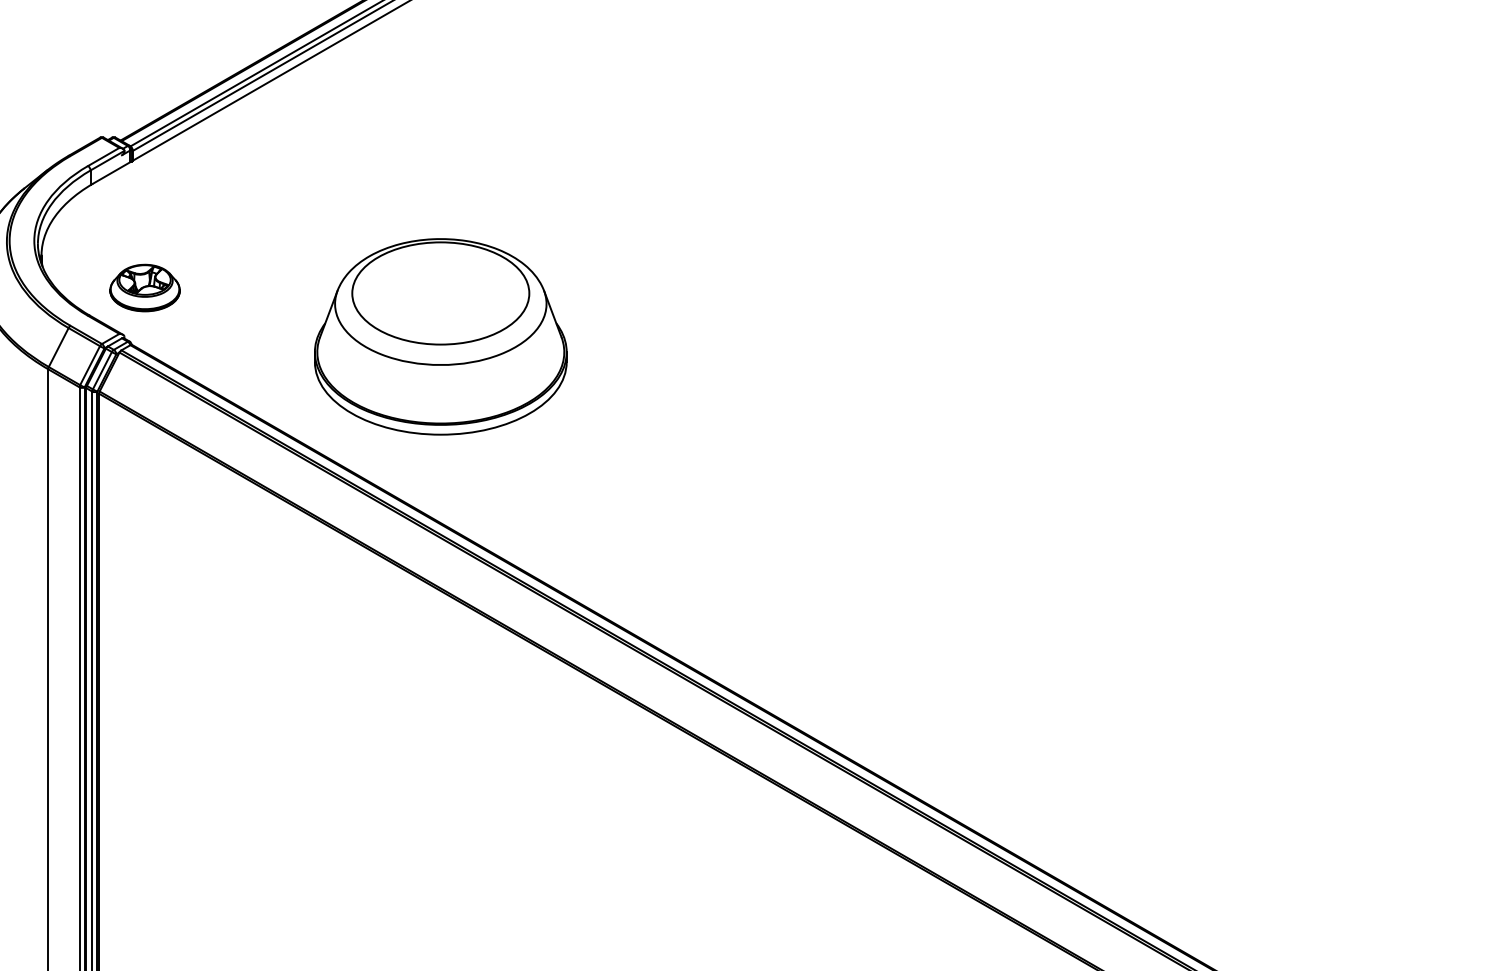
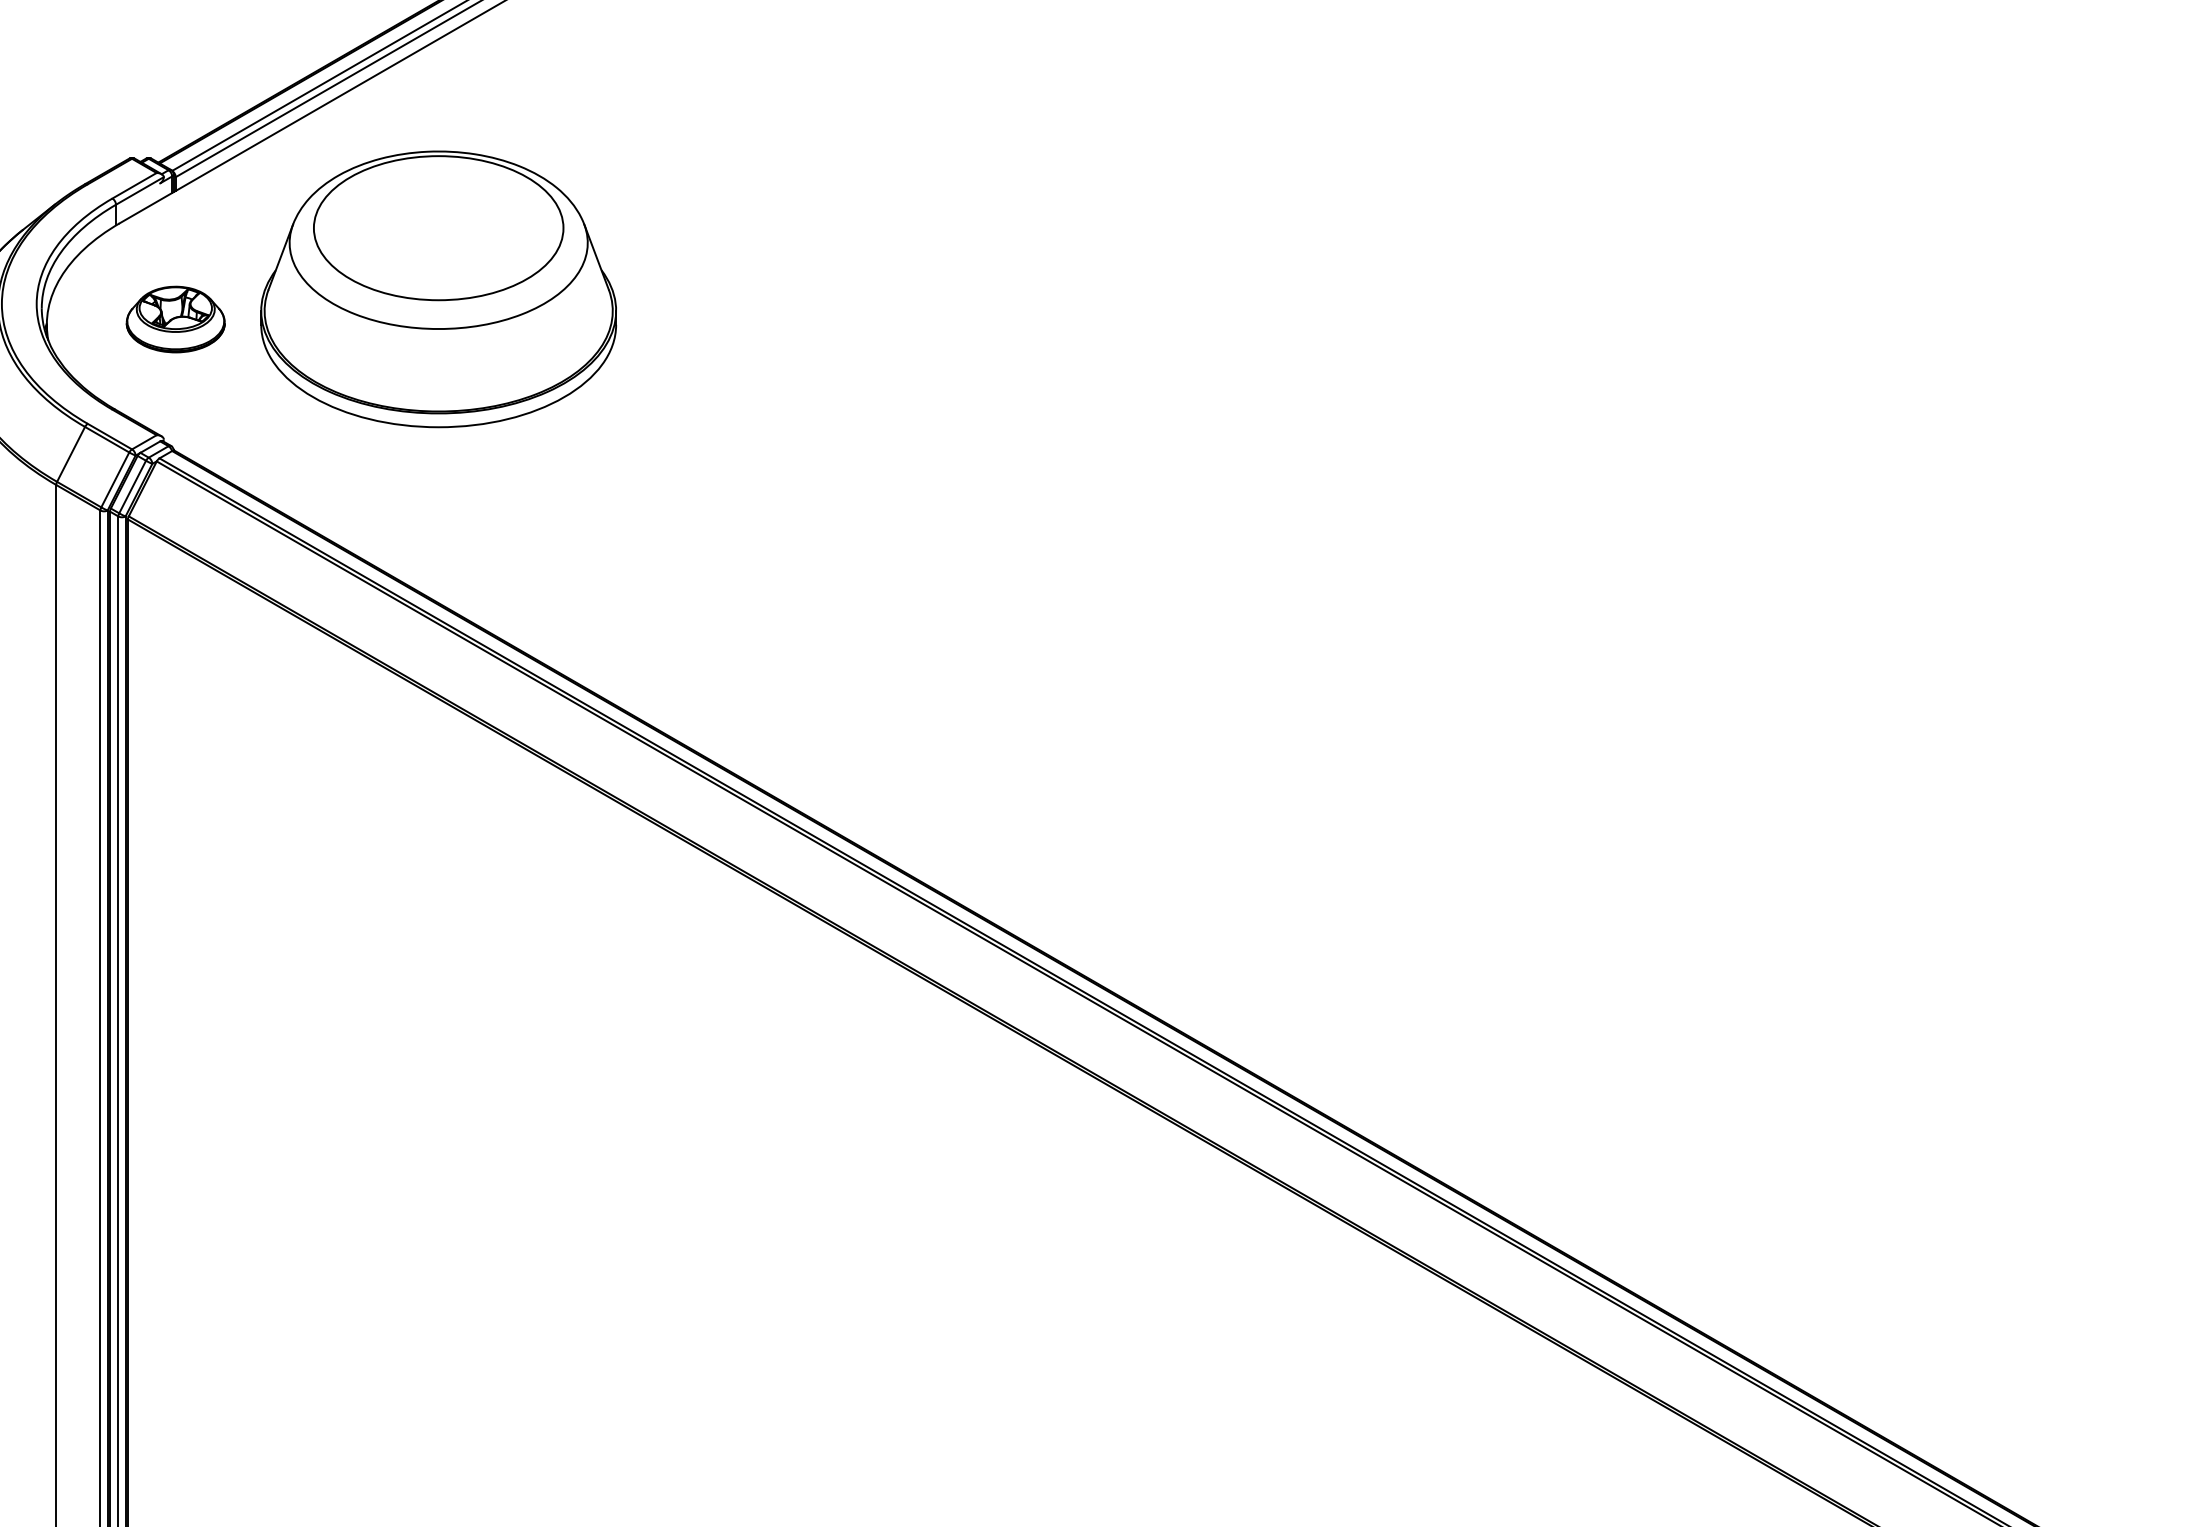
part: (144, 288) -> (175, 319), moved
part: (440, 336) -> (438, 289), moved

